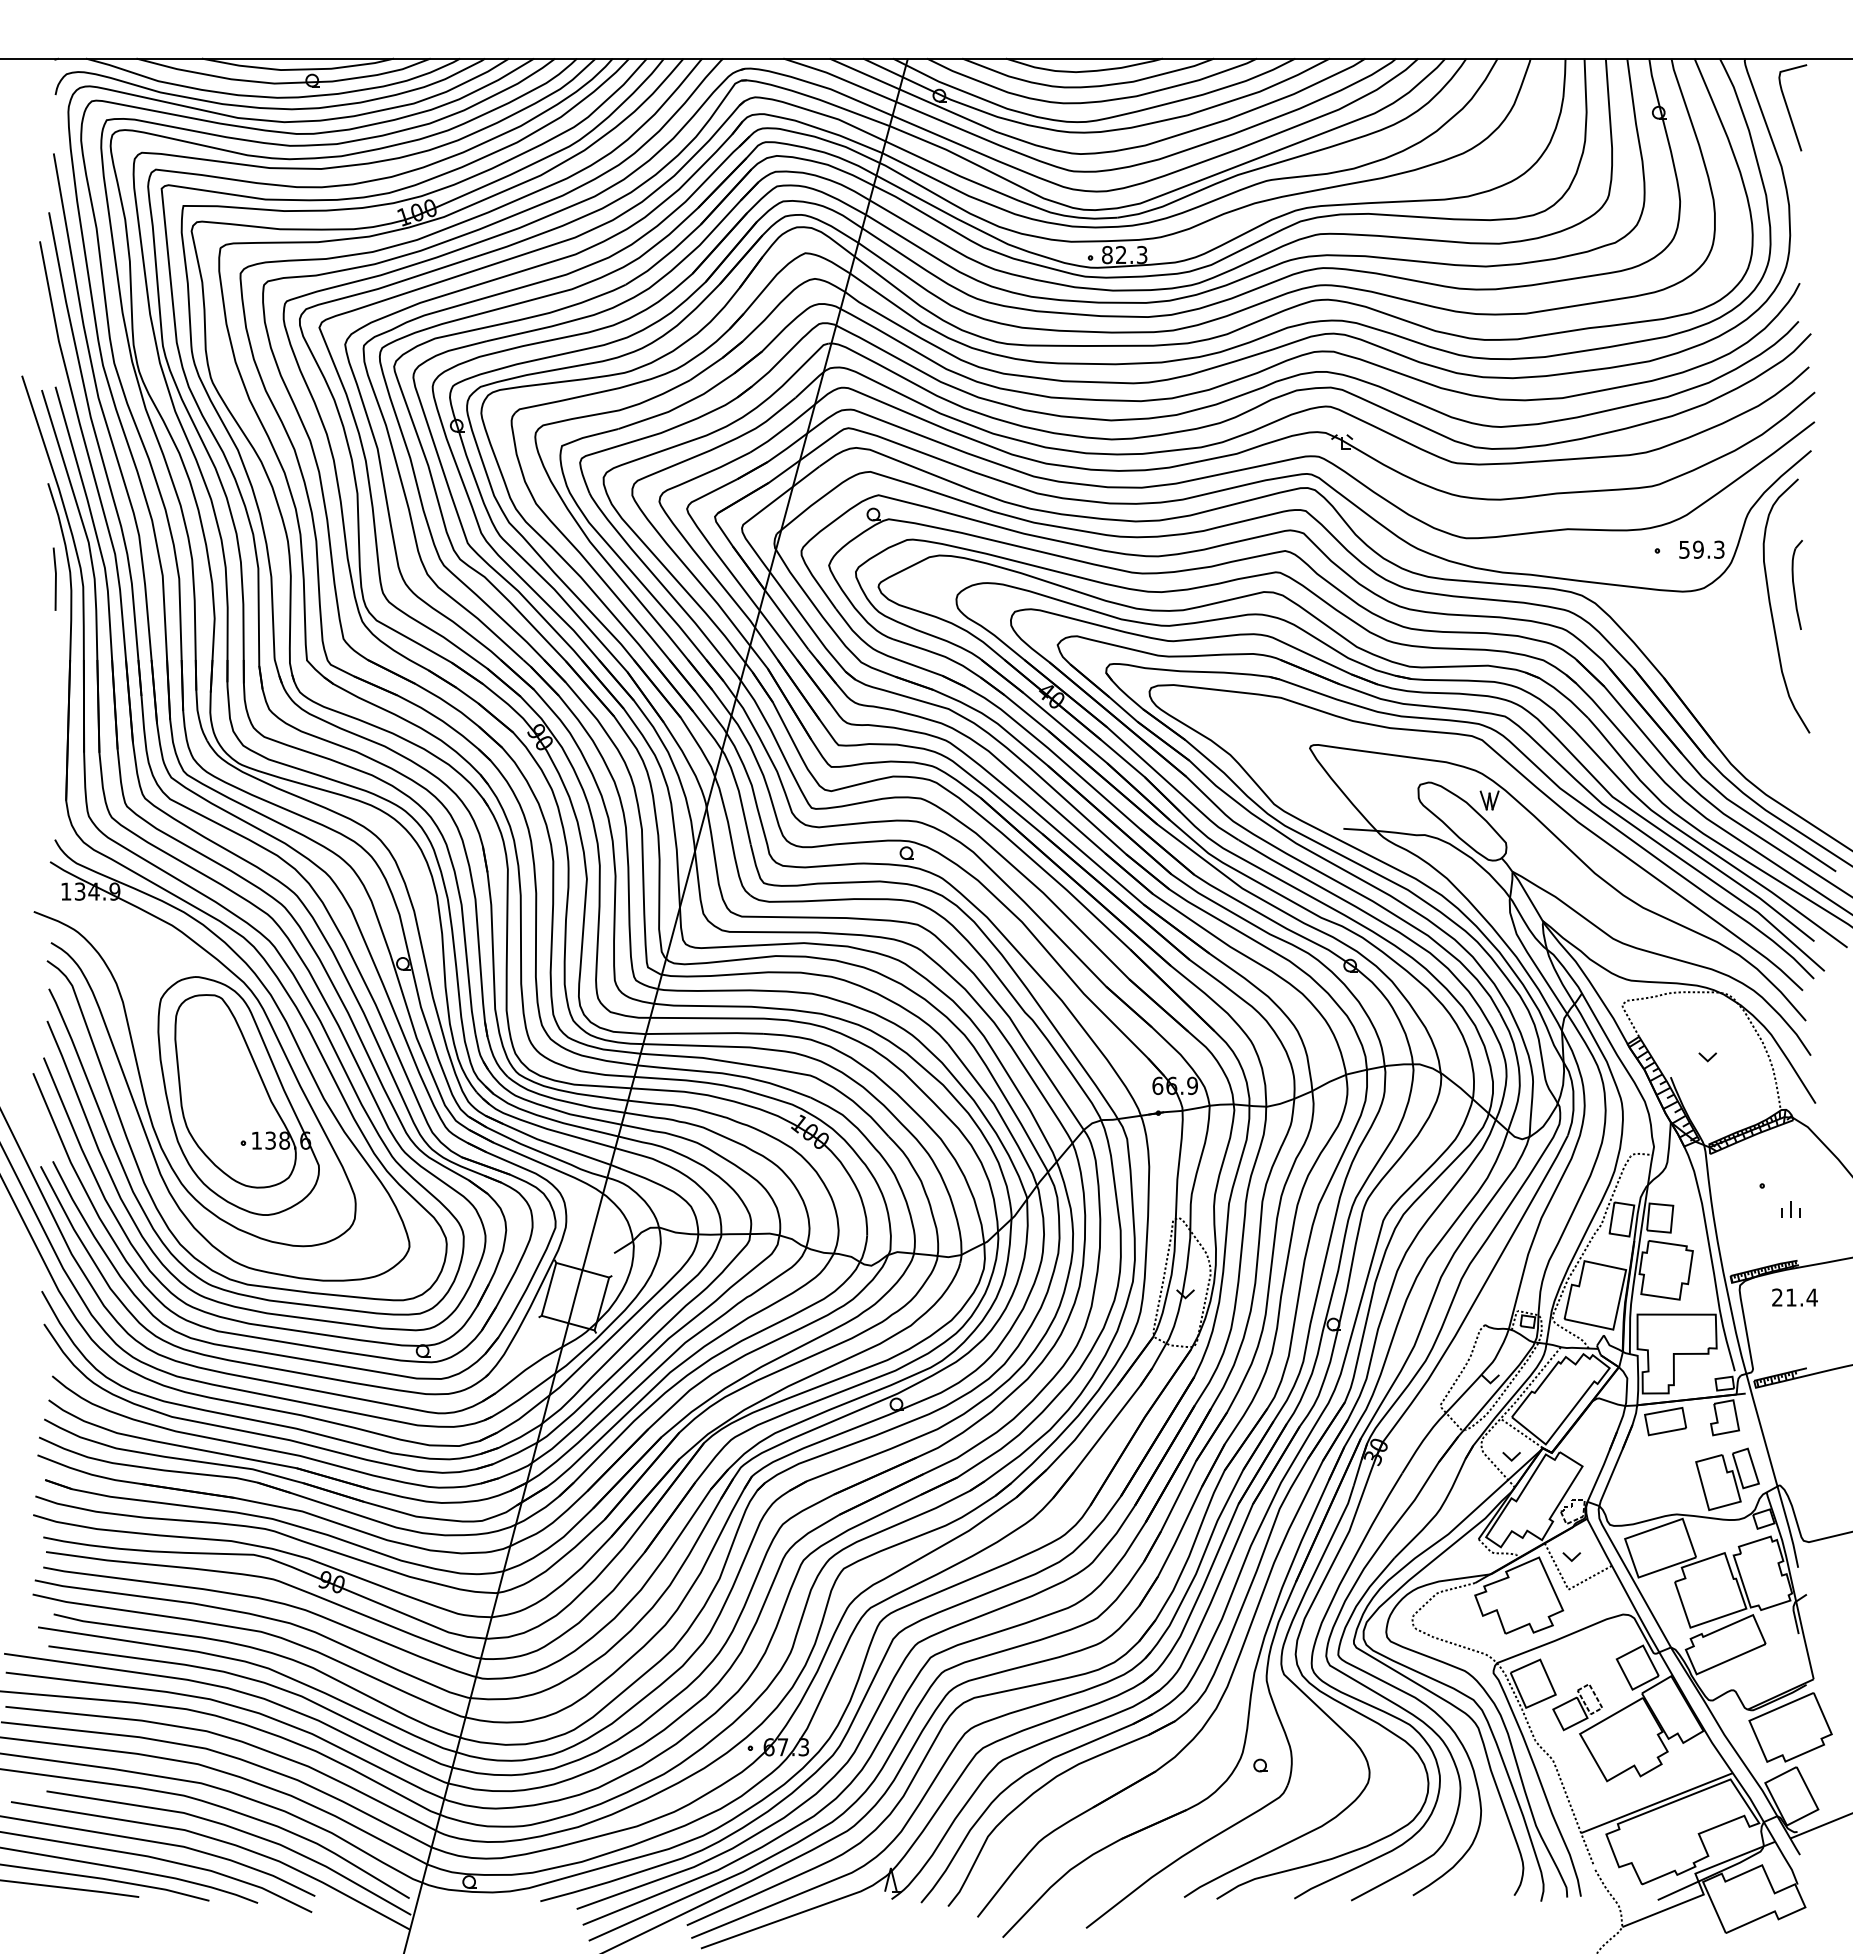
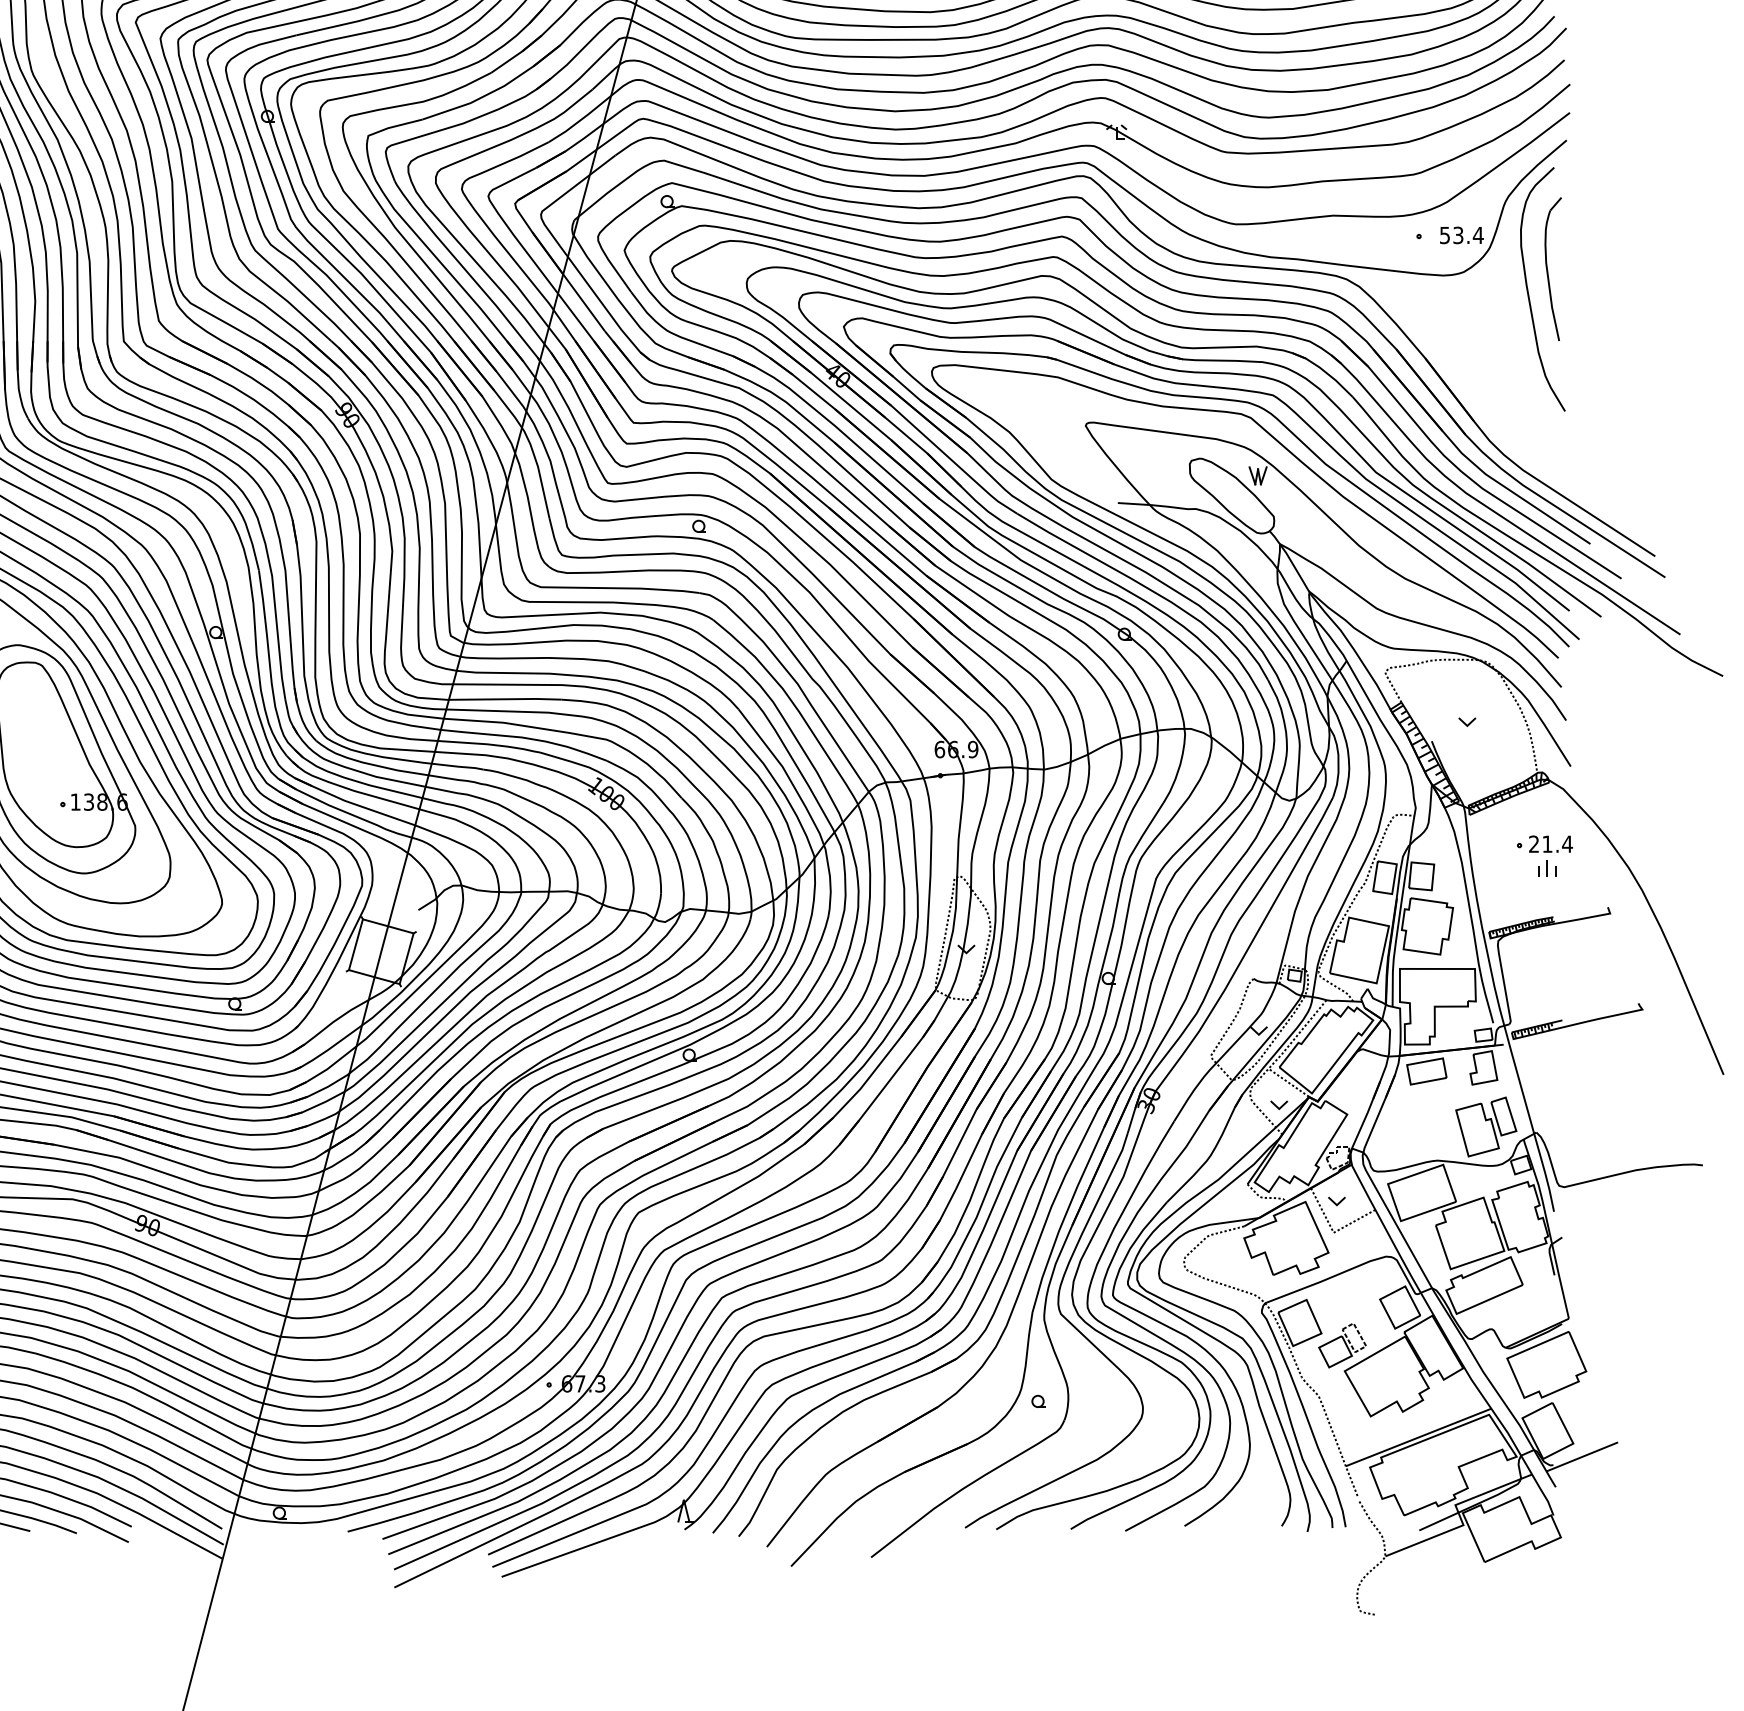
text: (1709, 549) -> (1468, 235), 59.3 -> 53.4
part: (1797, 584) -> (1553, 268), size x1.67
text: (1794, 1297) -> (1550, 844), moved

